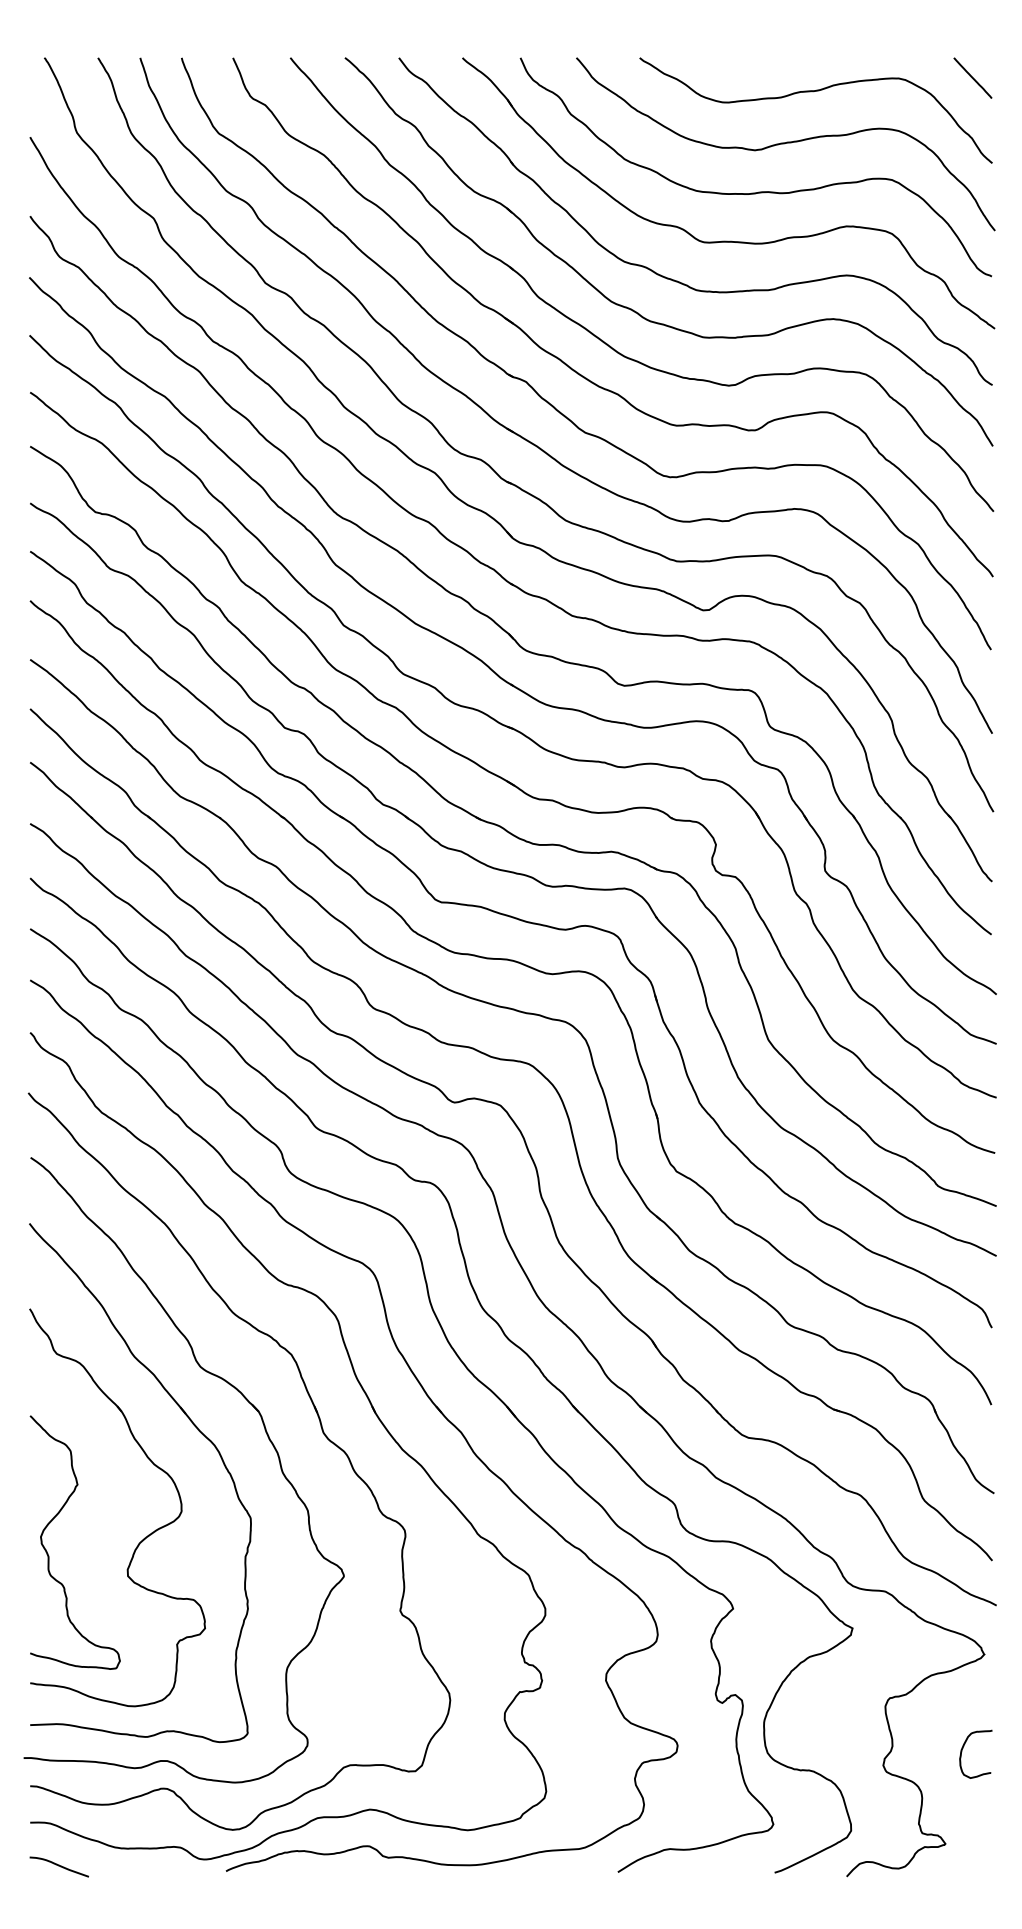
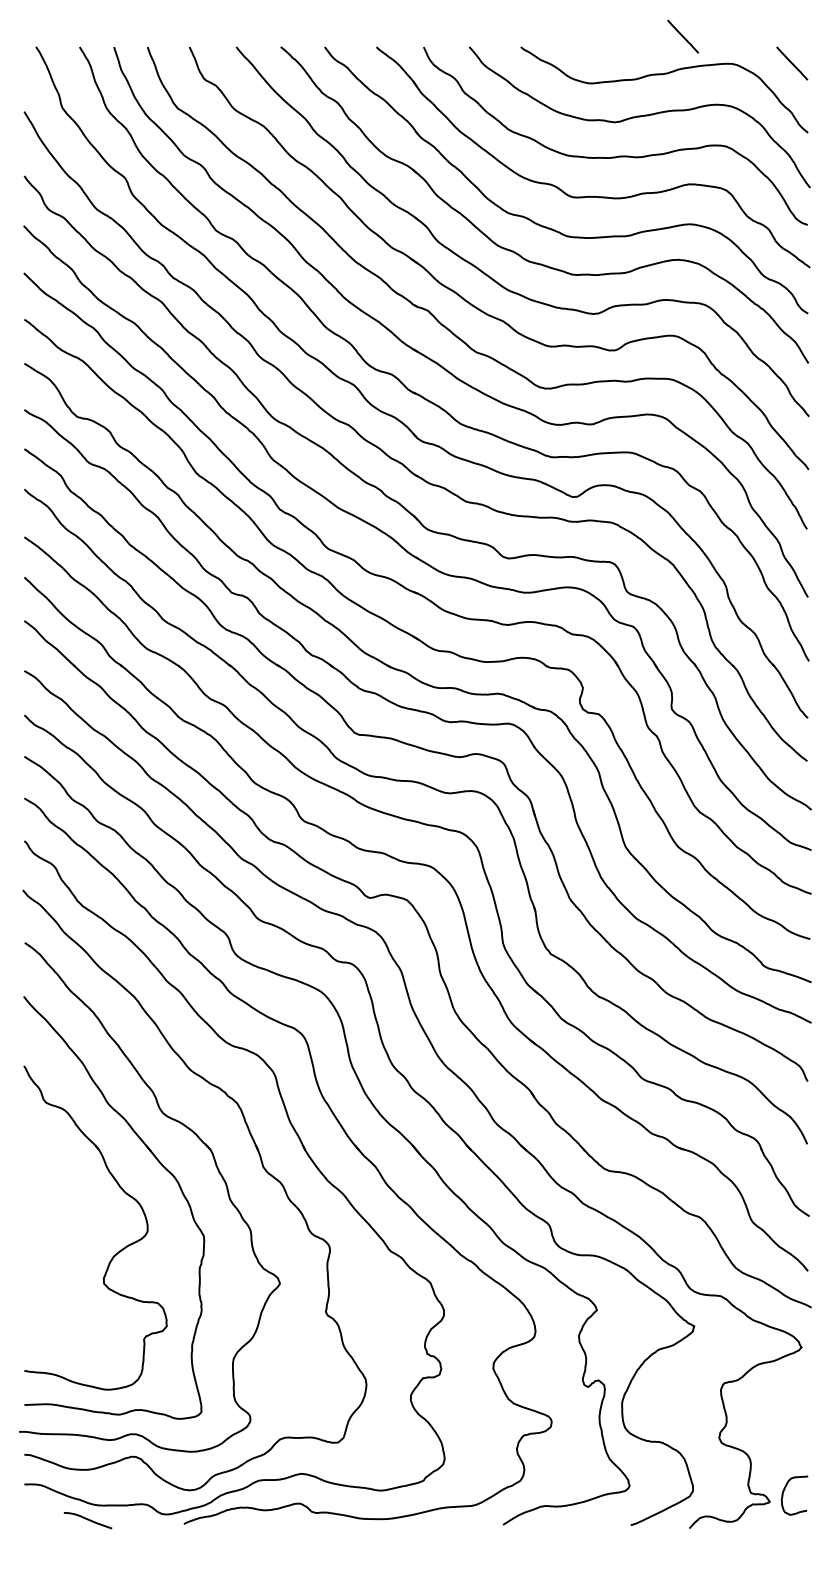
line: (838, 44) -> (682, 36), added
curve: (48, 1553) -> (39, 1265), removed
curve: (963, 1748) -> (784, 1490), moved
curve: (58, 1866) -> (87, 1520), moved

